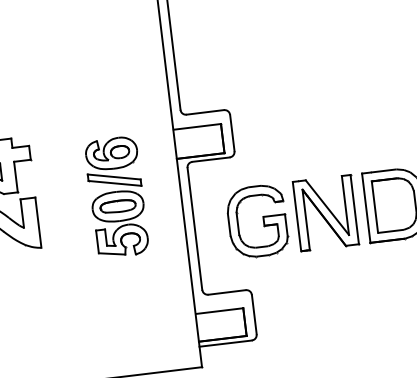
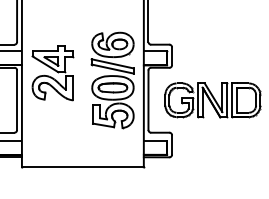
part: (116, 197) -> (112, 80), size x1.67

